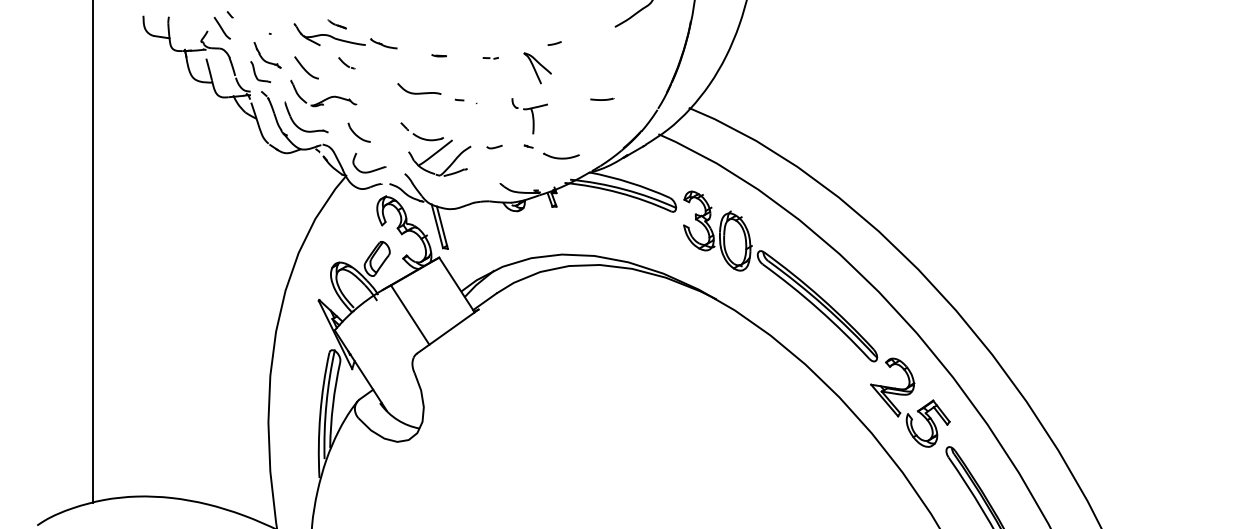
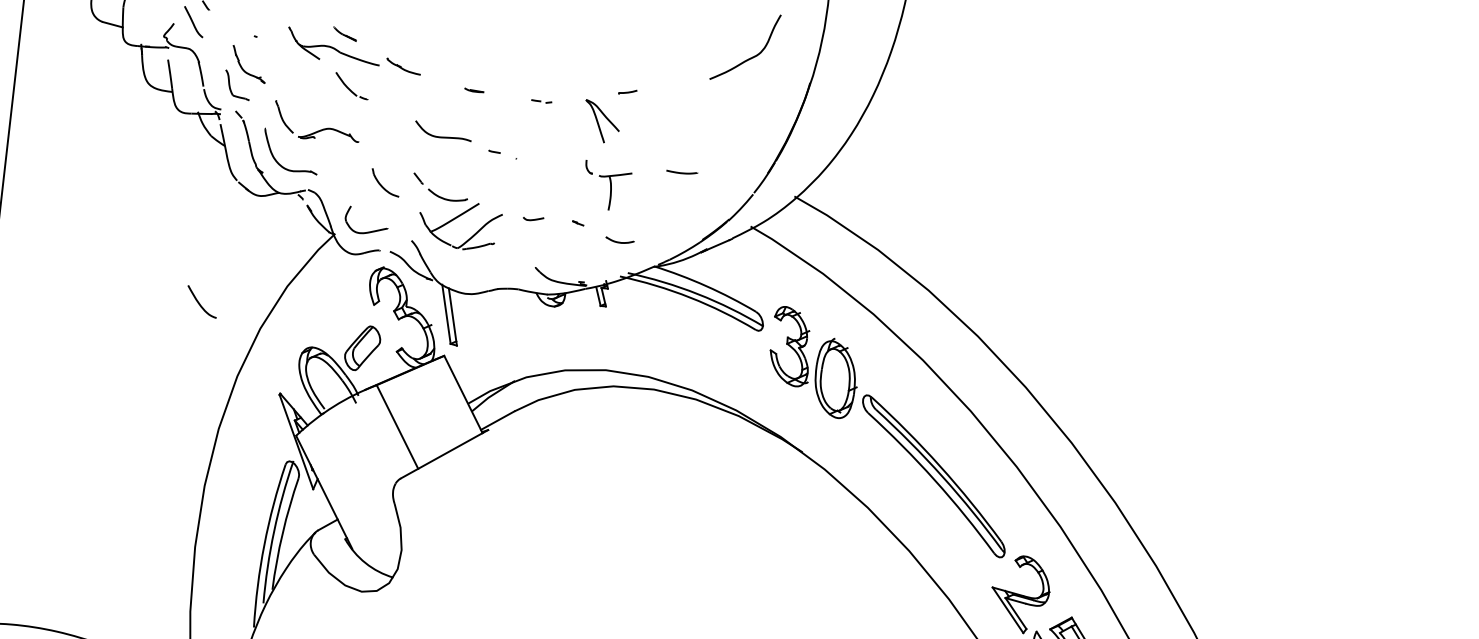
part: (346, 63) -> (351, 86), size x1.6
curve: (305, 68) -> (200, 302), moved
part: (529, 116) -> (606, 186), moved
part: (358, 132) -> (384, 182), moved
part: (561, 155) -> (620, 239), size x0.6

